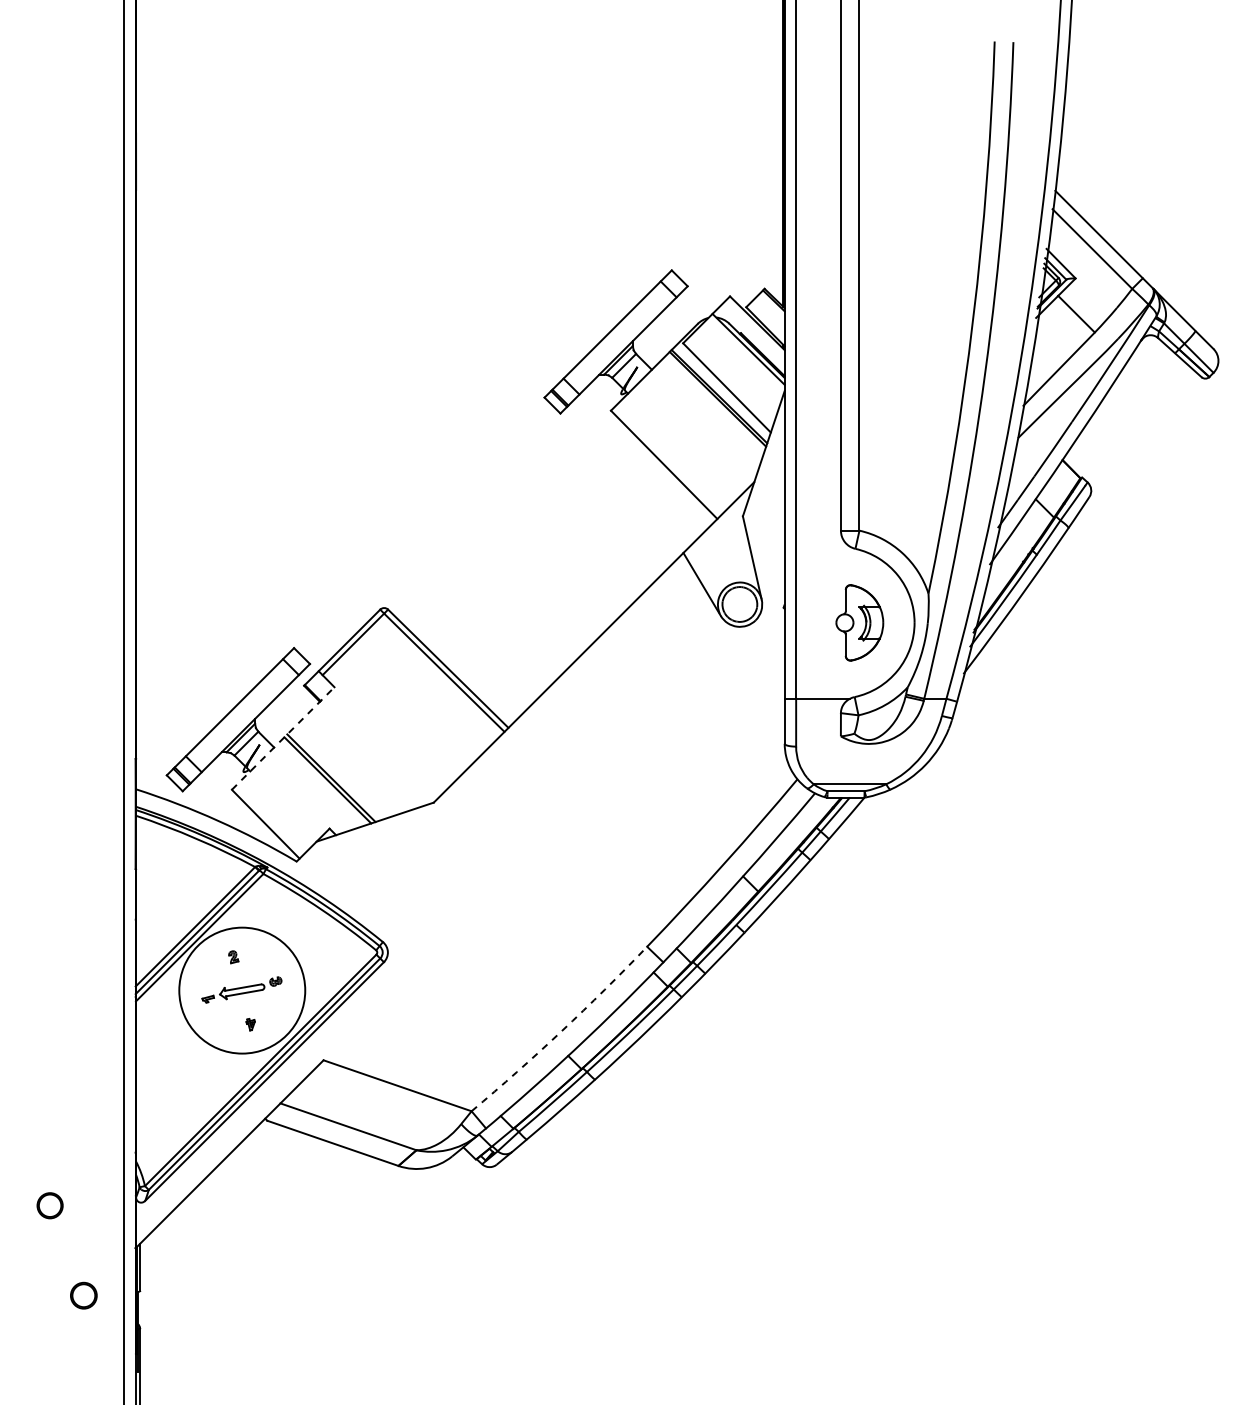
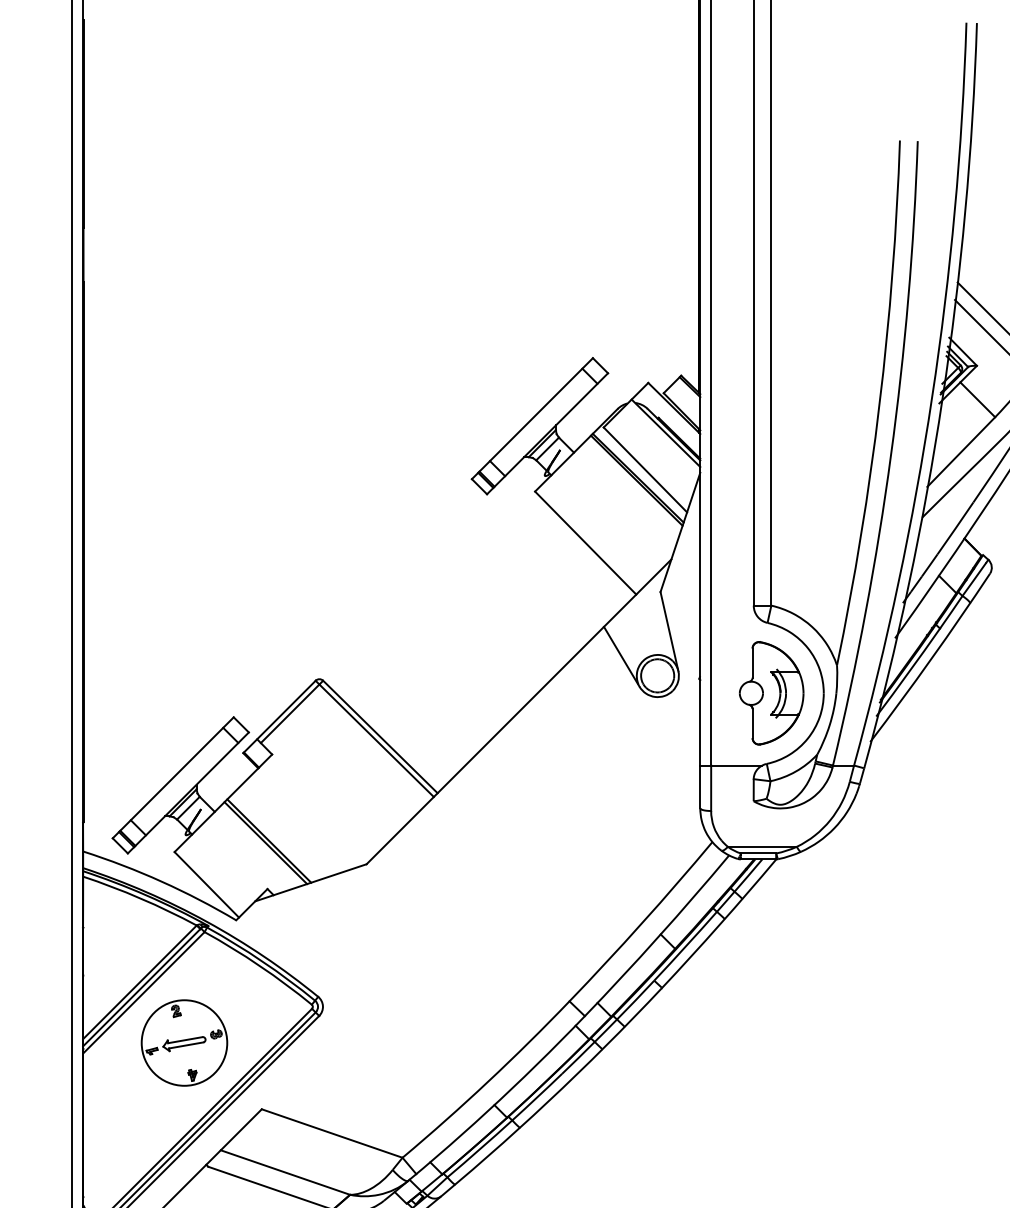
part: (859, 622) -> (771, 692), size x1.43
line: (283, 738) -> (223, 803), dashed -> solid
circle: (242, 990) -> (184, 1042), size x0.71
arc: (561, 1031) -> (488, 1081), dashed -> solid

